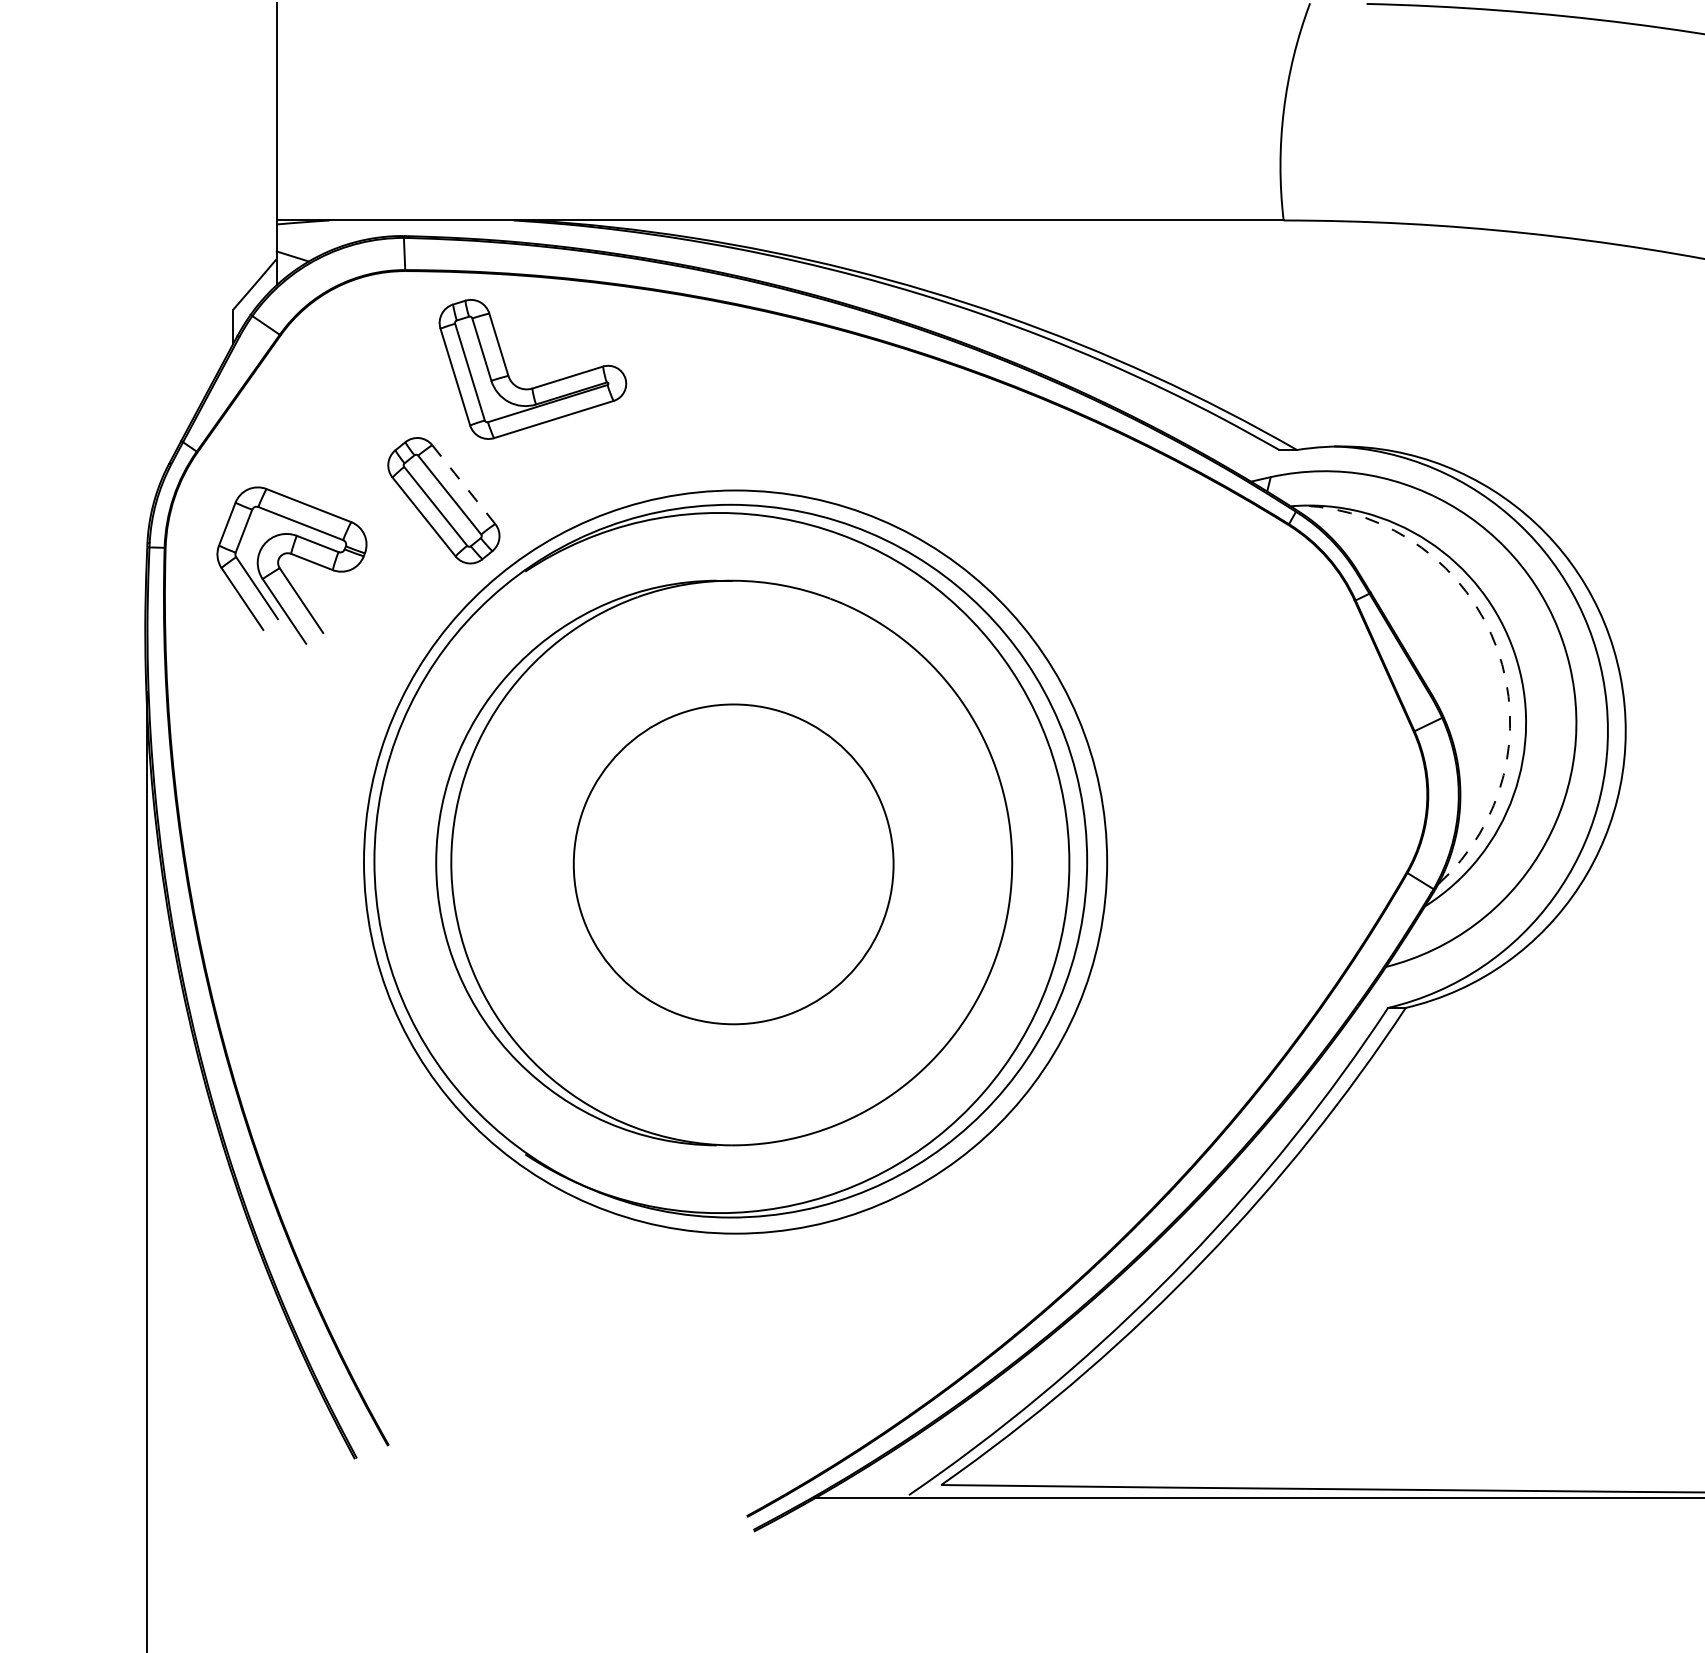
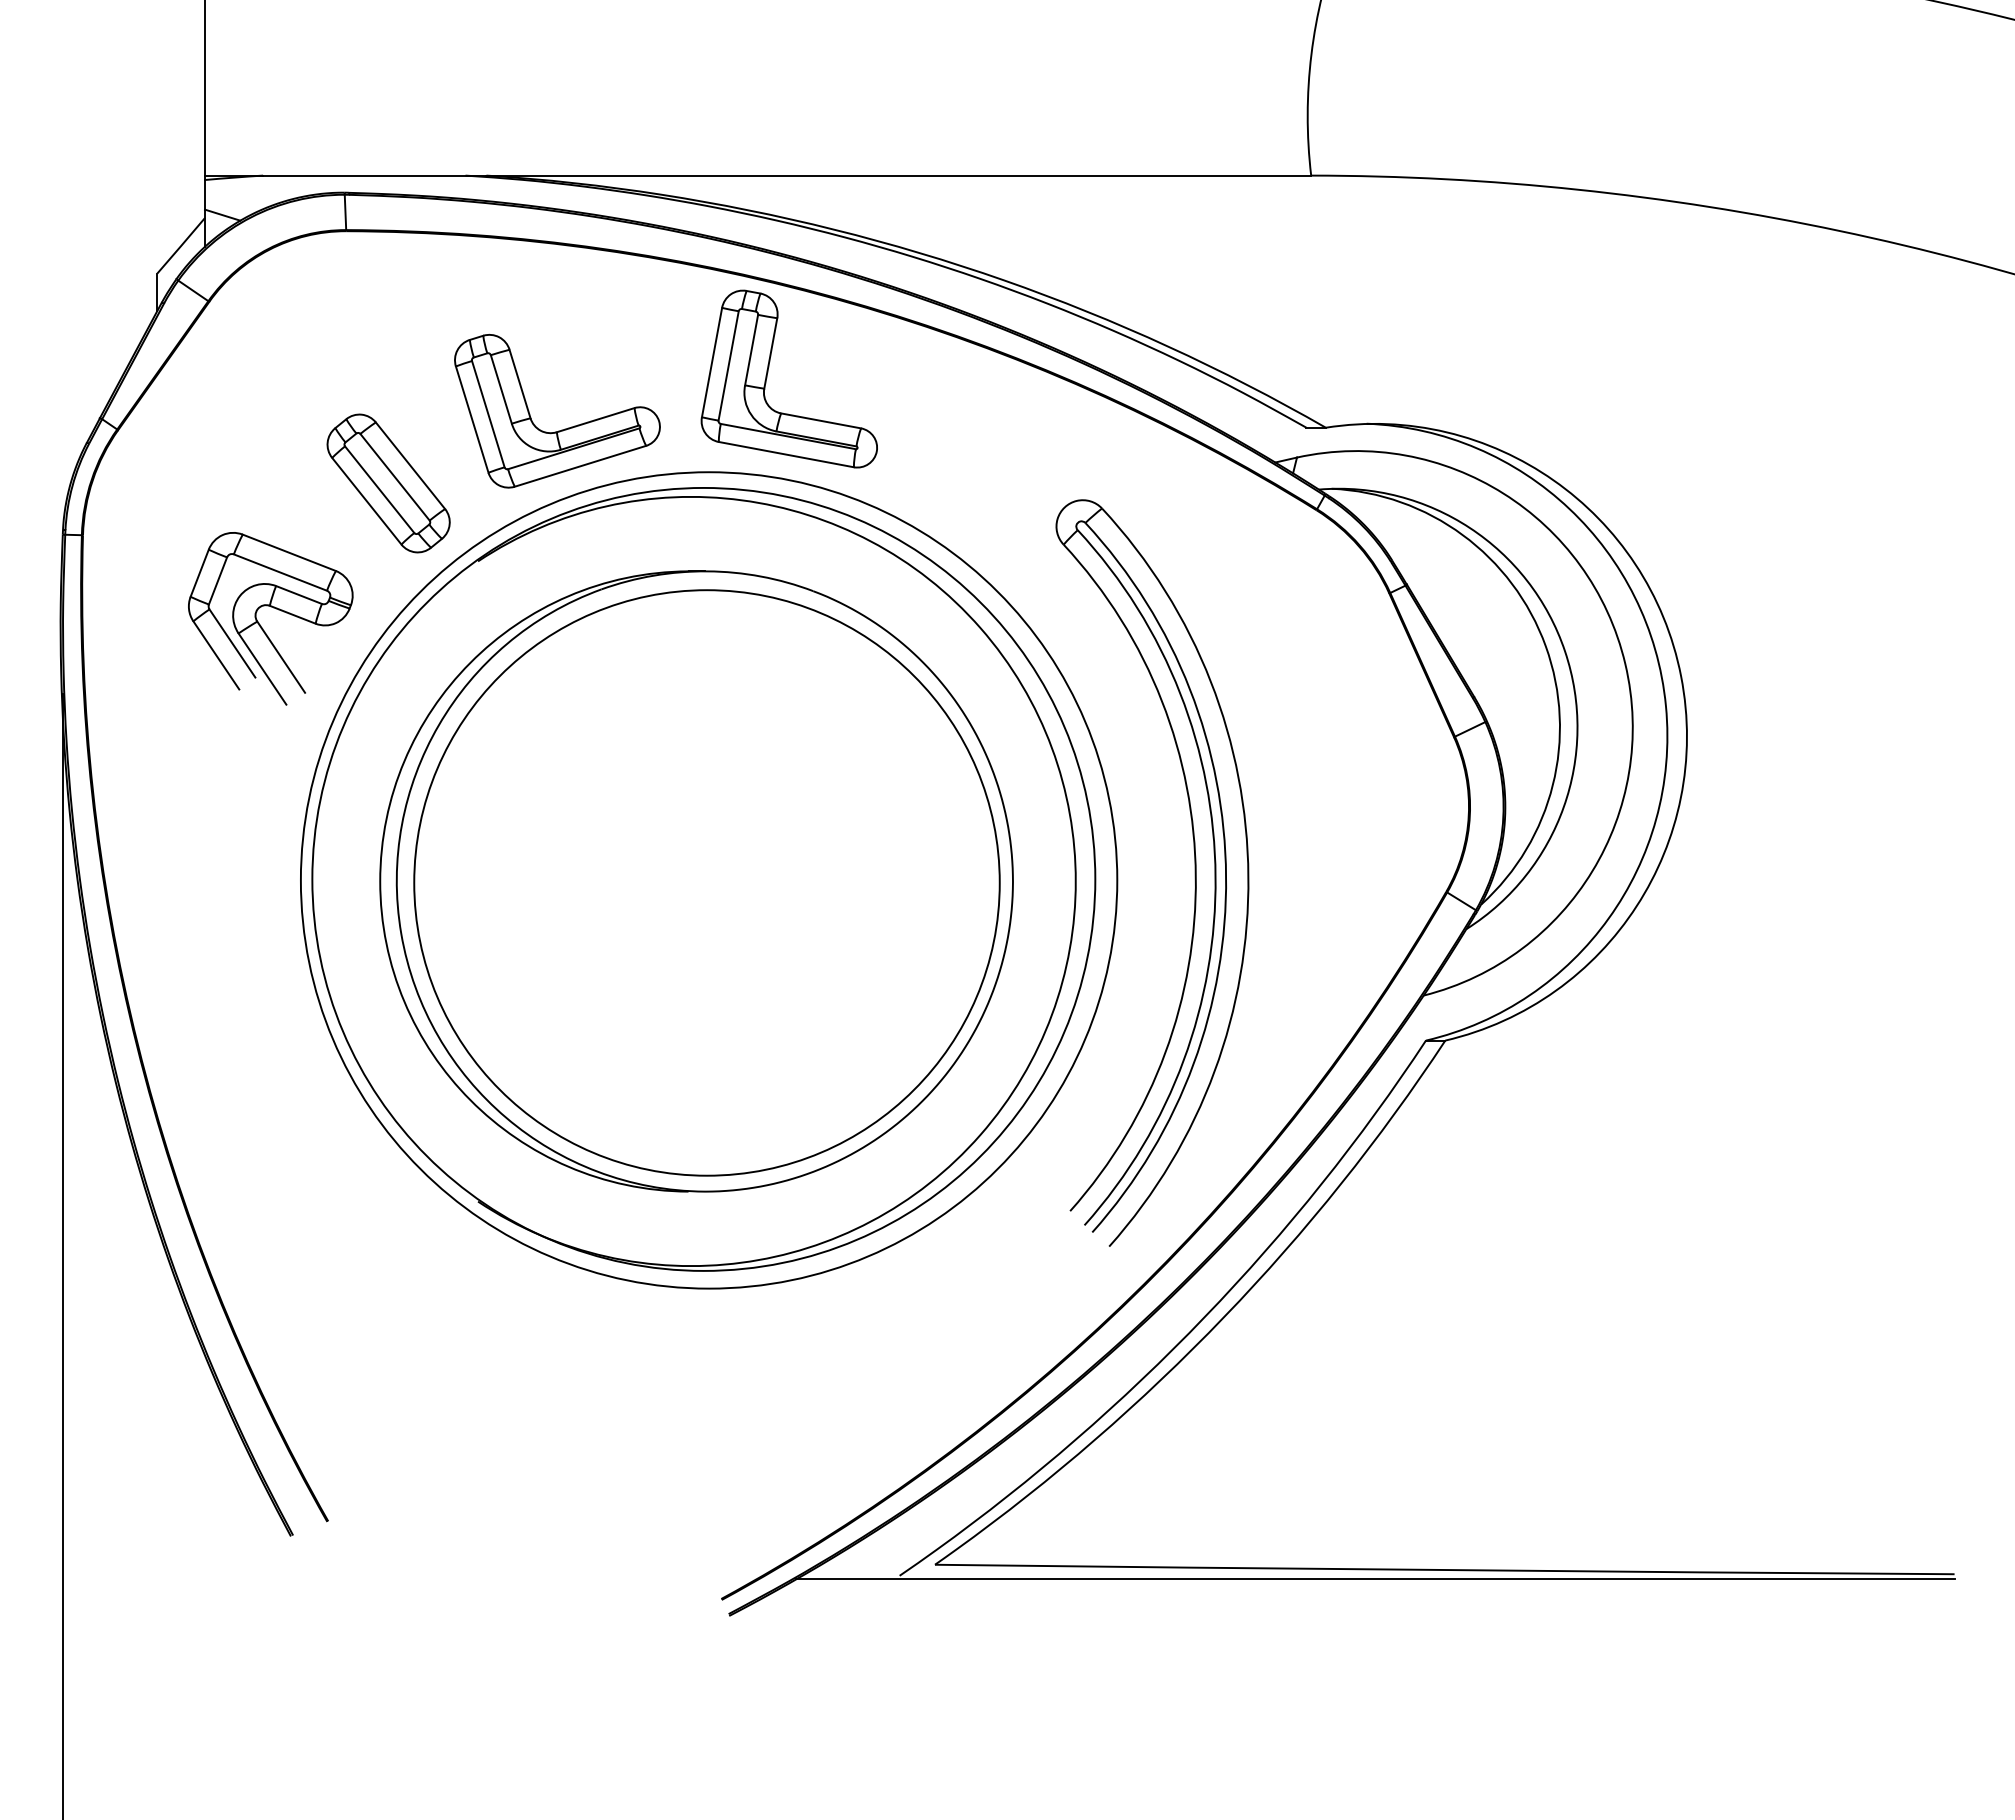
part: (539, 385) -> (564, 428), moved
part: (789, 399) -> (768, 372), added
line: (463, 485) -> (410, 466), dashed -> solid
part: (294, 556) -> (273, 608), moved
arc: (1496, 649) -> (1545, 646), dashed -> solid
part: (1177, 854) -> (1194, 872), added
circle: (733, 863) -> (706, 882), size x1.67

